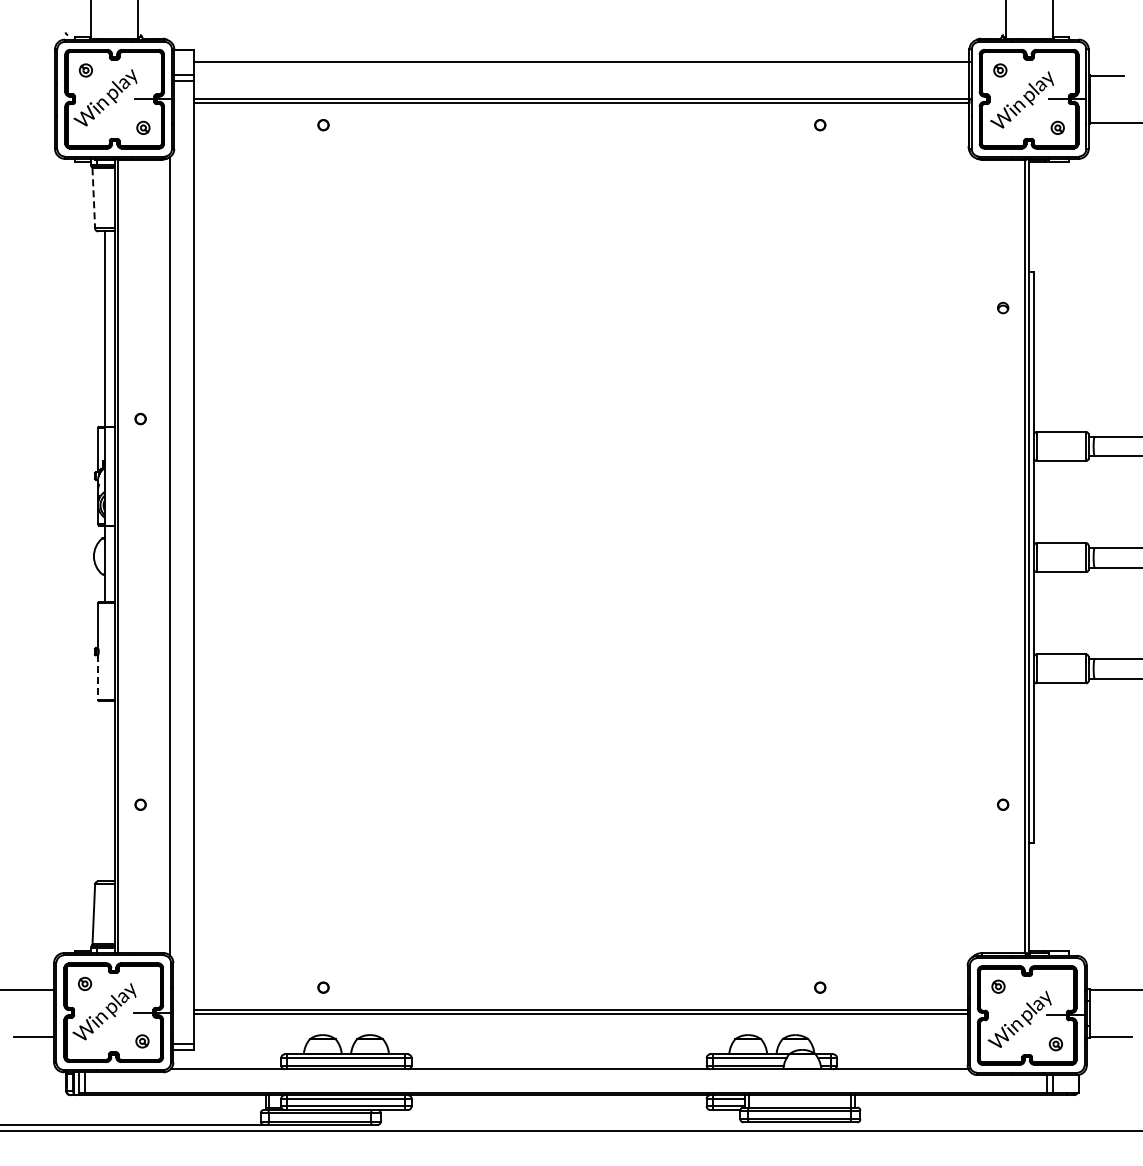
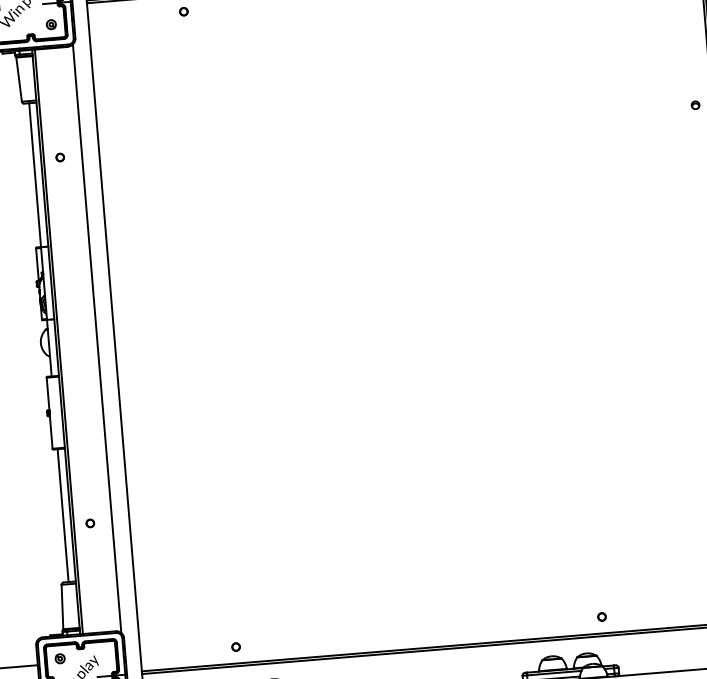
line: (93, 198) -> (18, 79), dashed -> solid
part: (140, 418) -> (60, 157), moved
line: (98, 678) -> (51, 432), dashed -> solid
line: (104, 791) -> (62, 515), added

